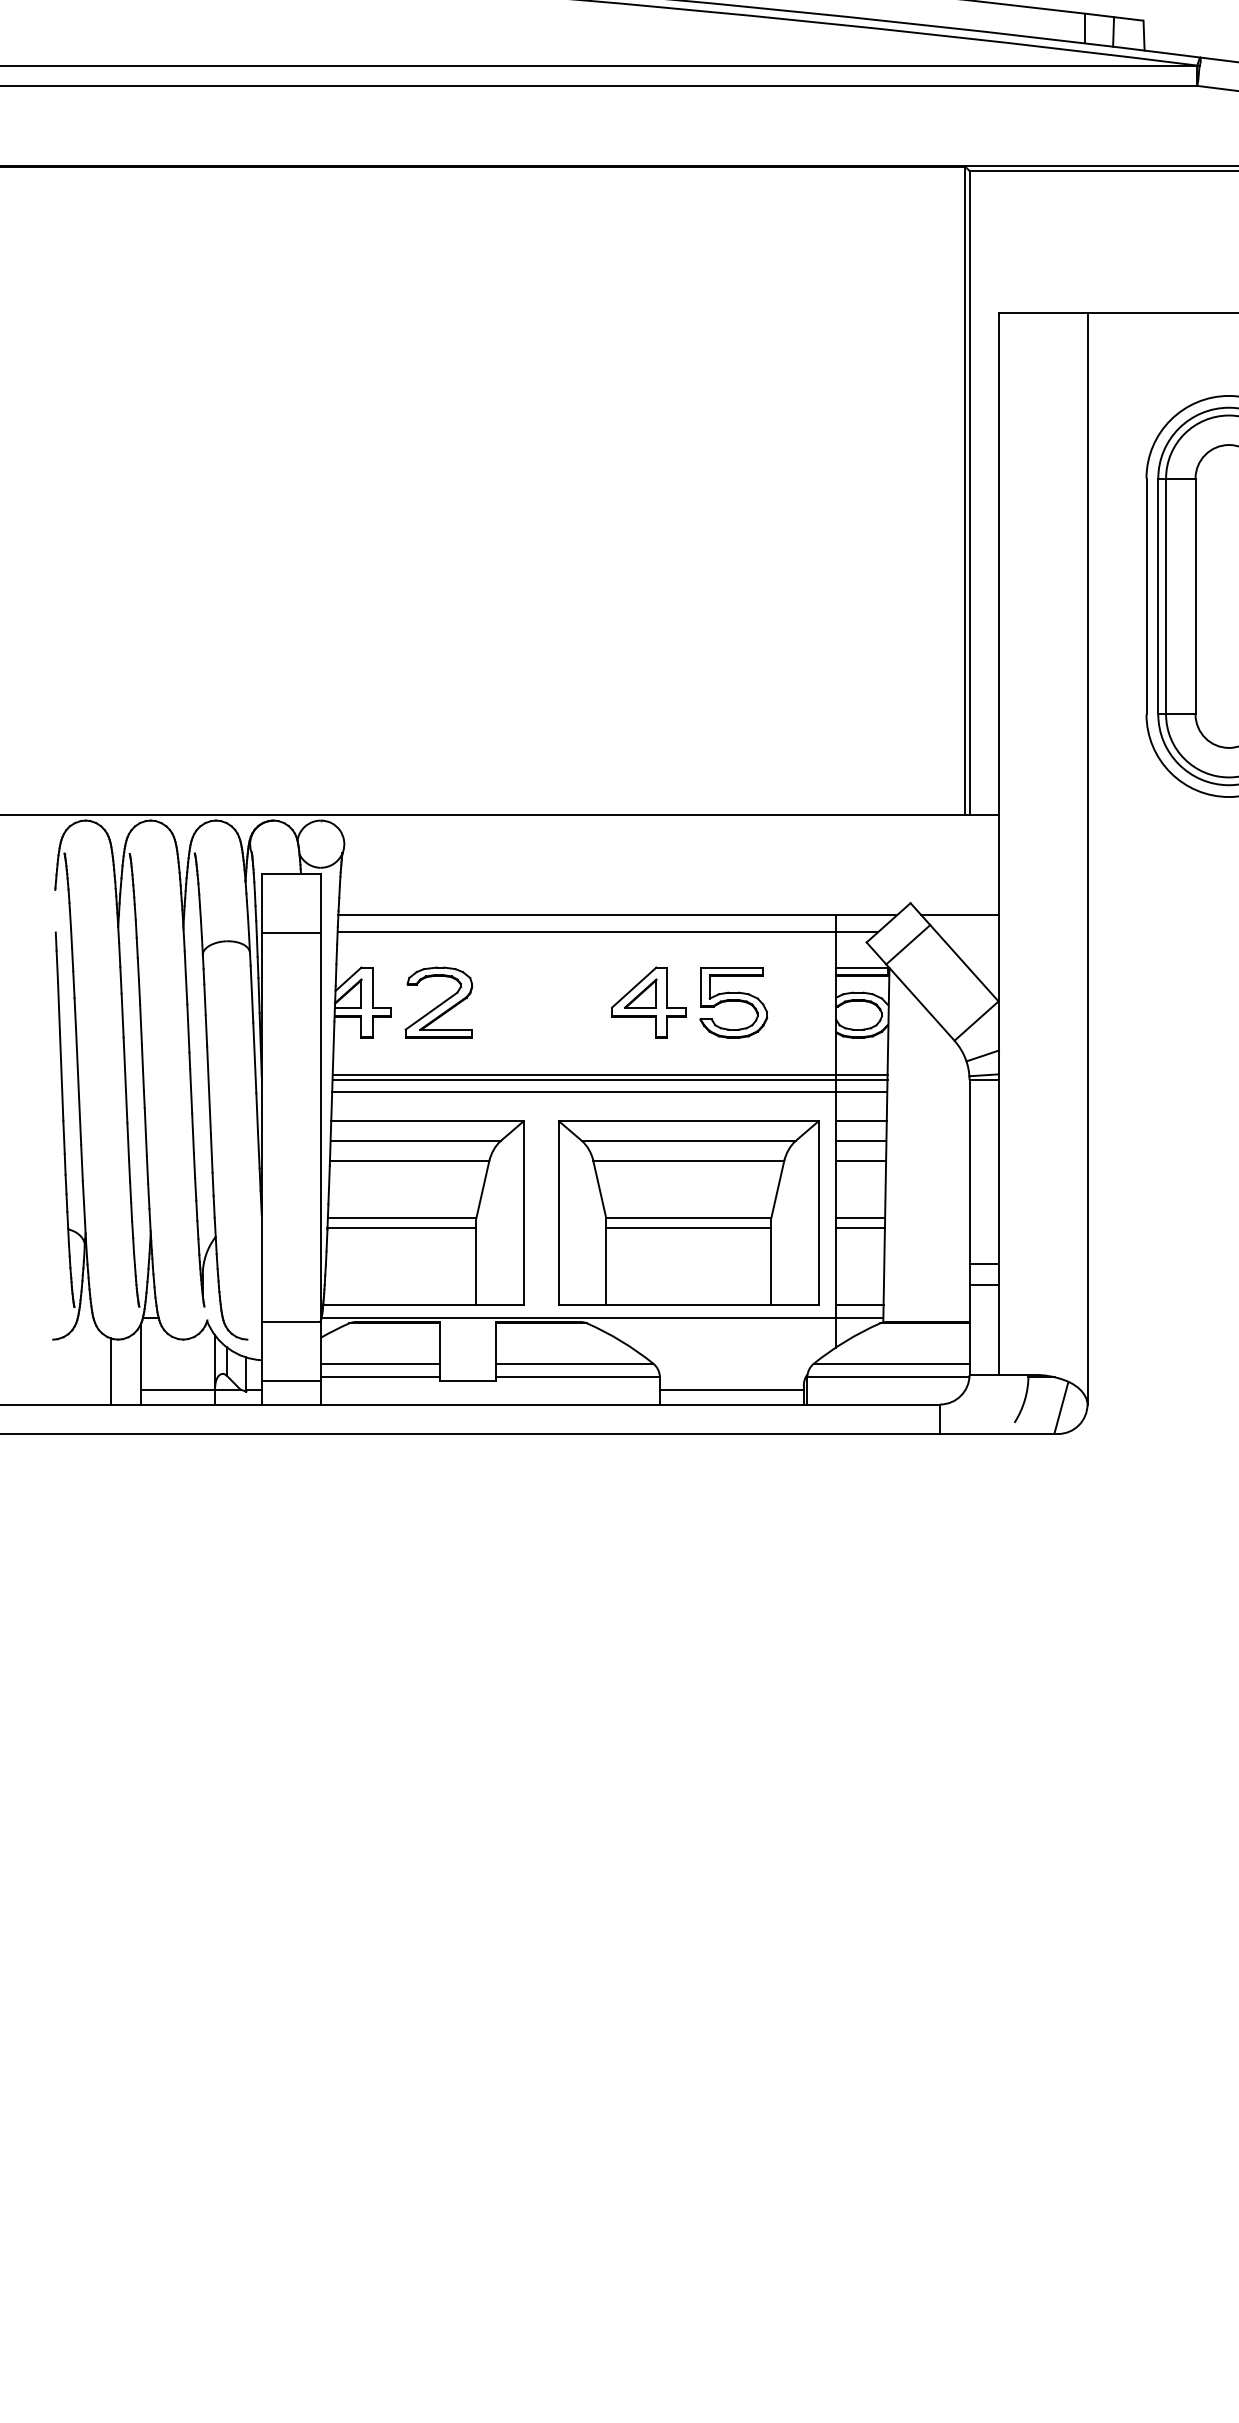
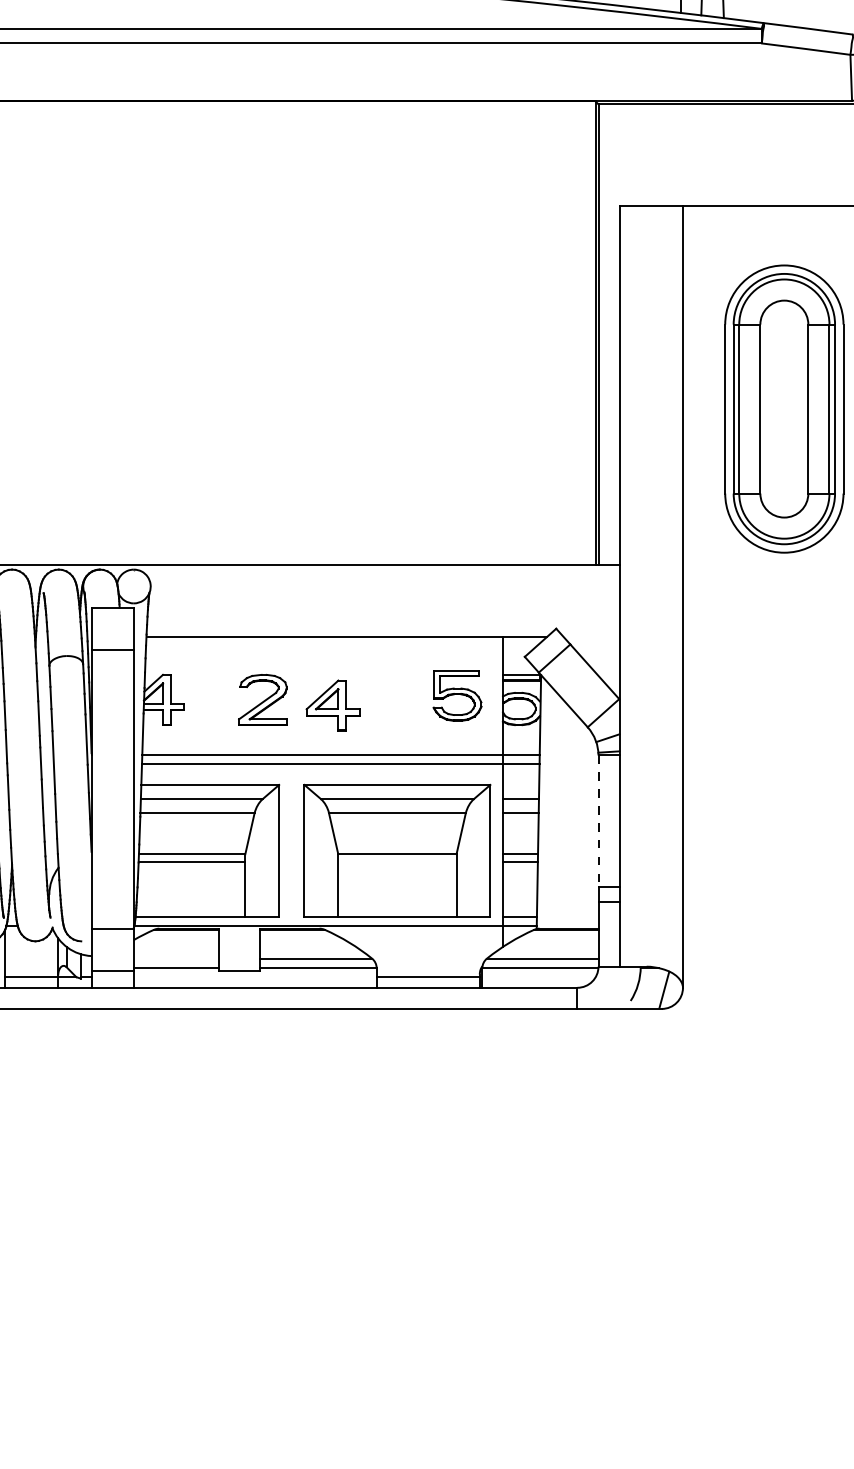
line: (960, 914) -> (592, 636), removed
line: (607, 931) -> (339, 649), removed
part: (438, 1002) -> (262, 699), moved
part: (648, 1002) -> (332, 705), moved
part: (733, 1002) -> (457, 695), moved
line: (609, 1074) -> (340, 751), removed
line: (861, 1121) -> (521, 785), removed
line: (969, 1172) -> (598, 821), solid -> dashed
line: (688, 1228) -> (397, 861), removed
line: (380, 1363) -> (176, 958), removed

